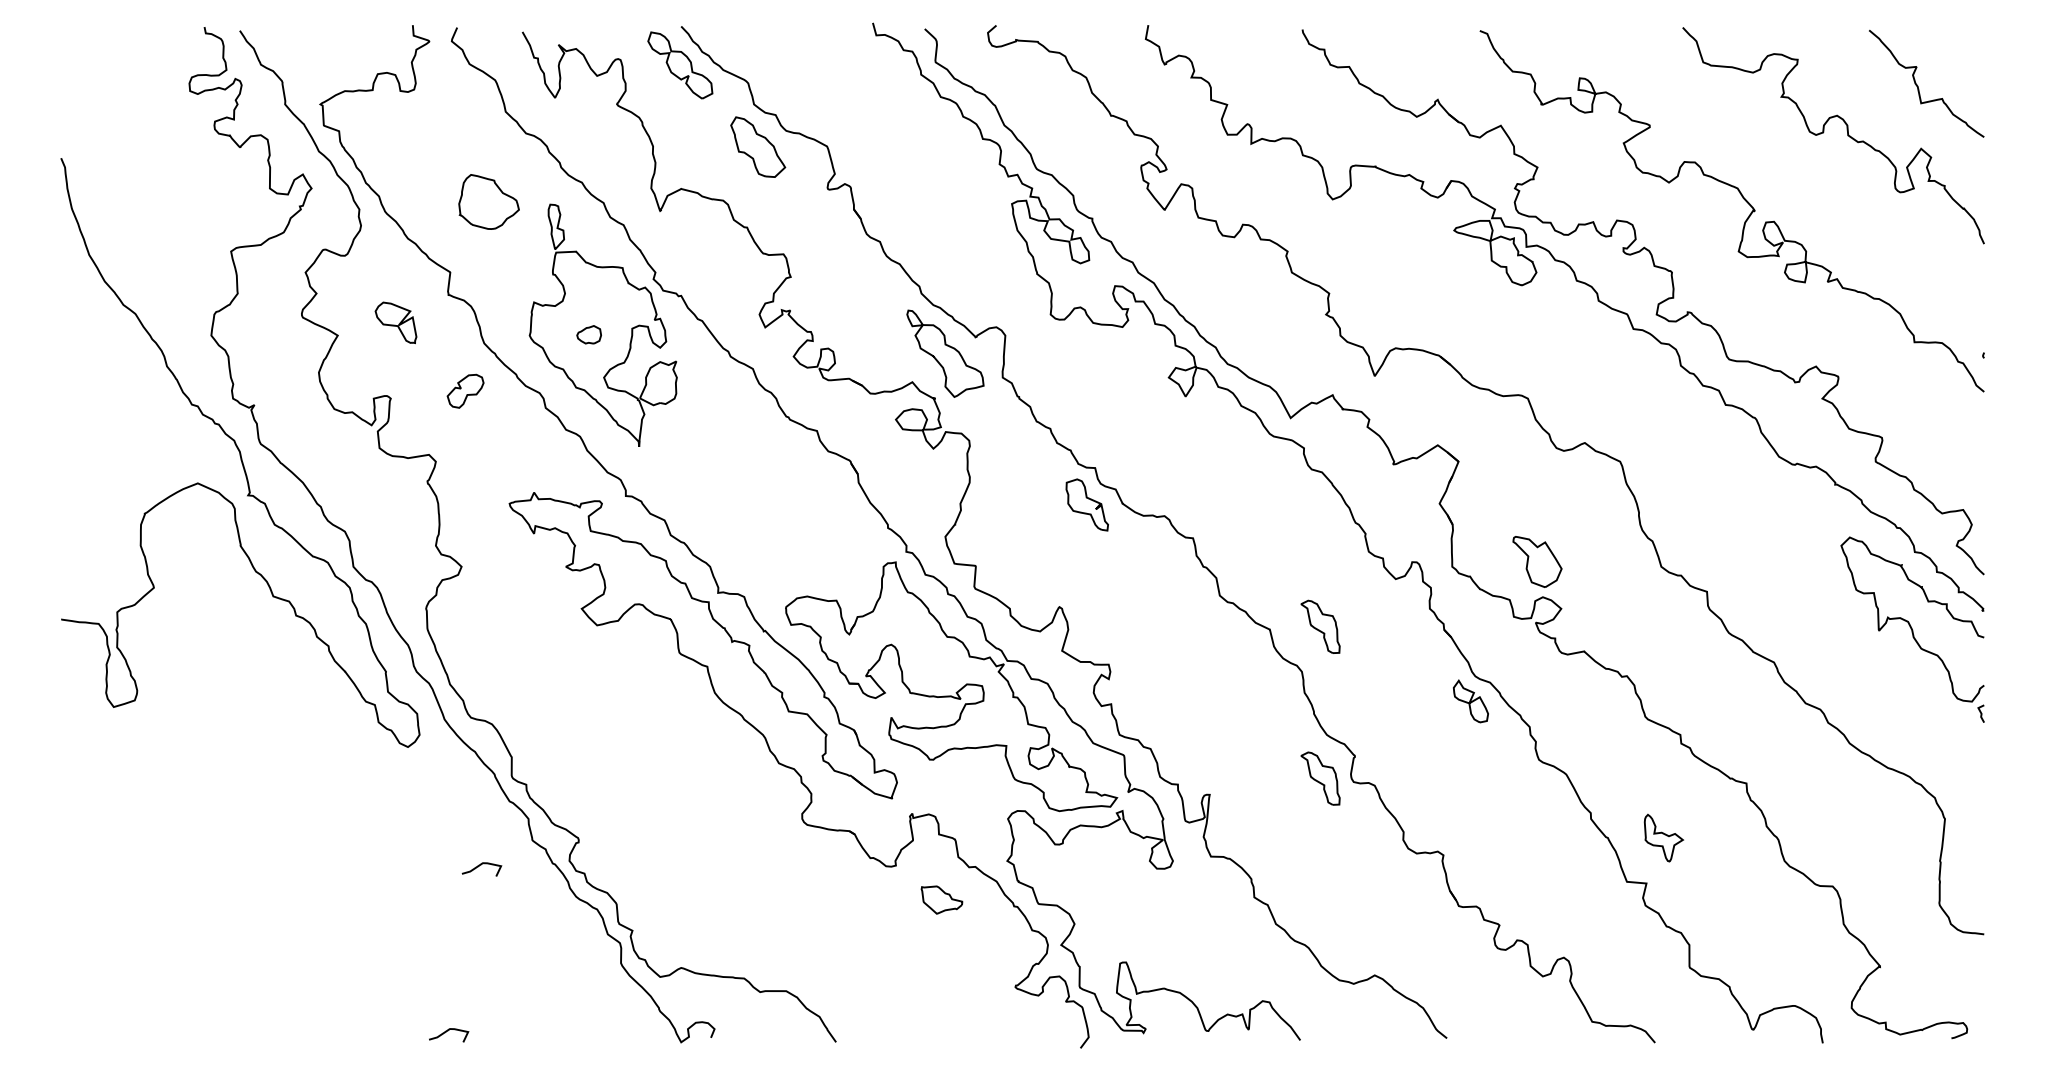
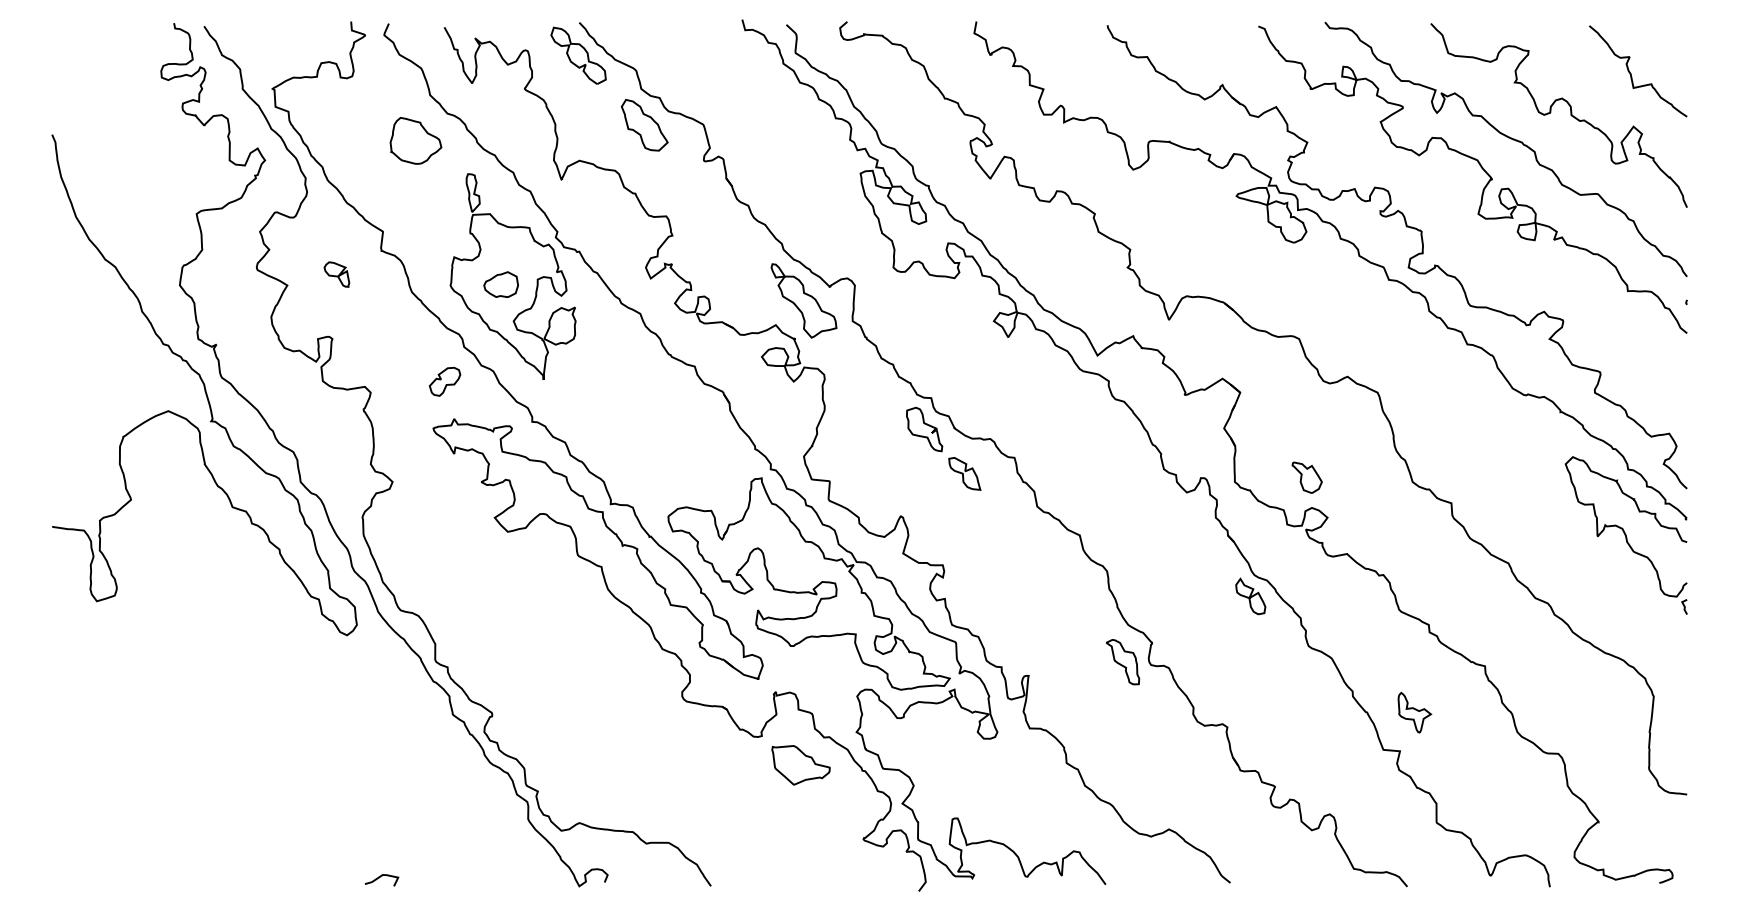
curve: (1776, 163) -> (1510, 139), added
part: (488, 201) -> (415, 140), moved
part: (395, 322) -> (336, 274), size x0.71
part: (588, 334) -> (500, 284), size x1.67
part: (466, 390) -> (445, 381), moved
part: (1134, 556) -> (964, 473), added
part: (1536, 561) -> (1306, 477), size x0.71
part: (1321, 627) -> (1123, 533), removed
curve: (479, 867) -> (407, 737), removed
part: (941, 900) -> (800, 765), size x1.67

